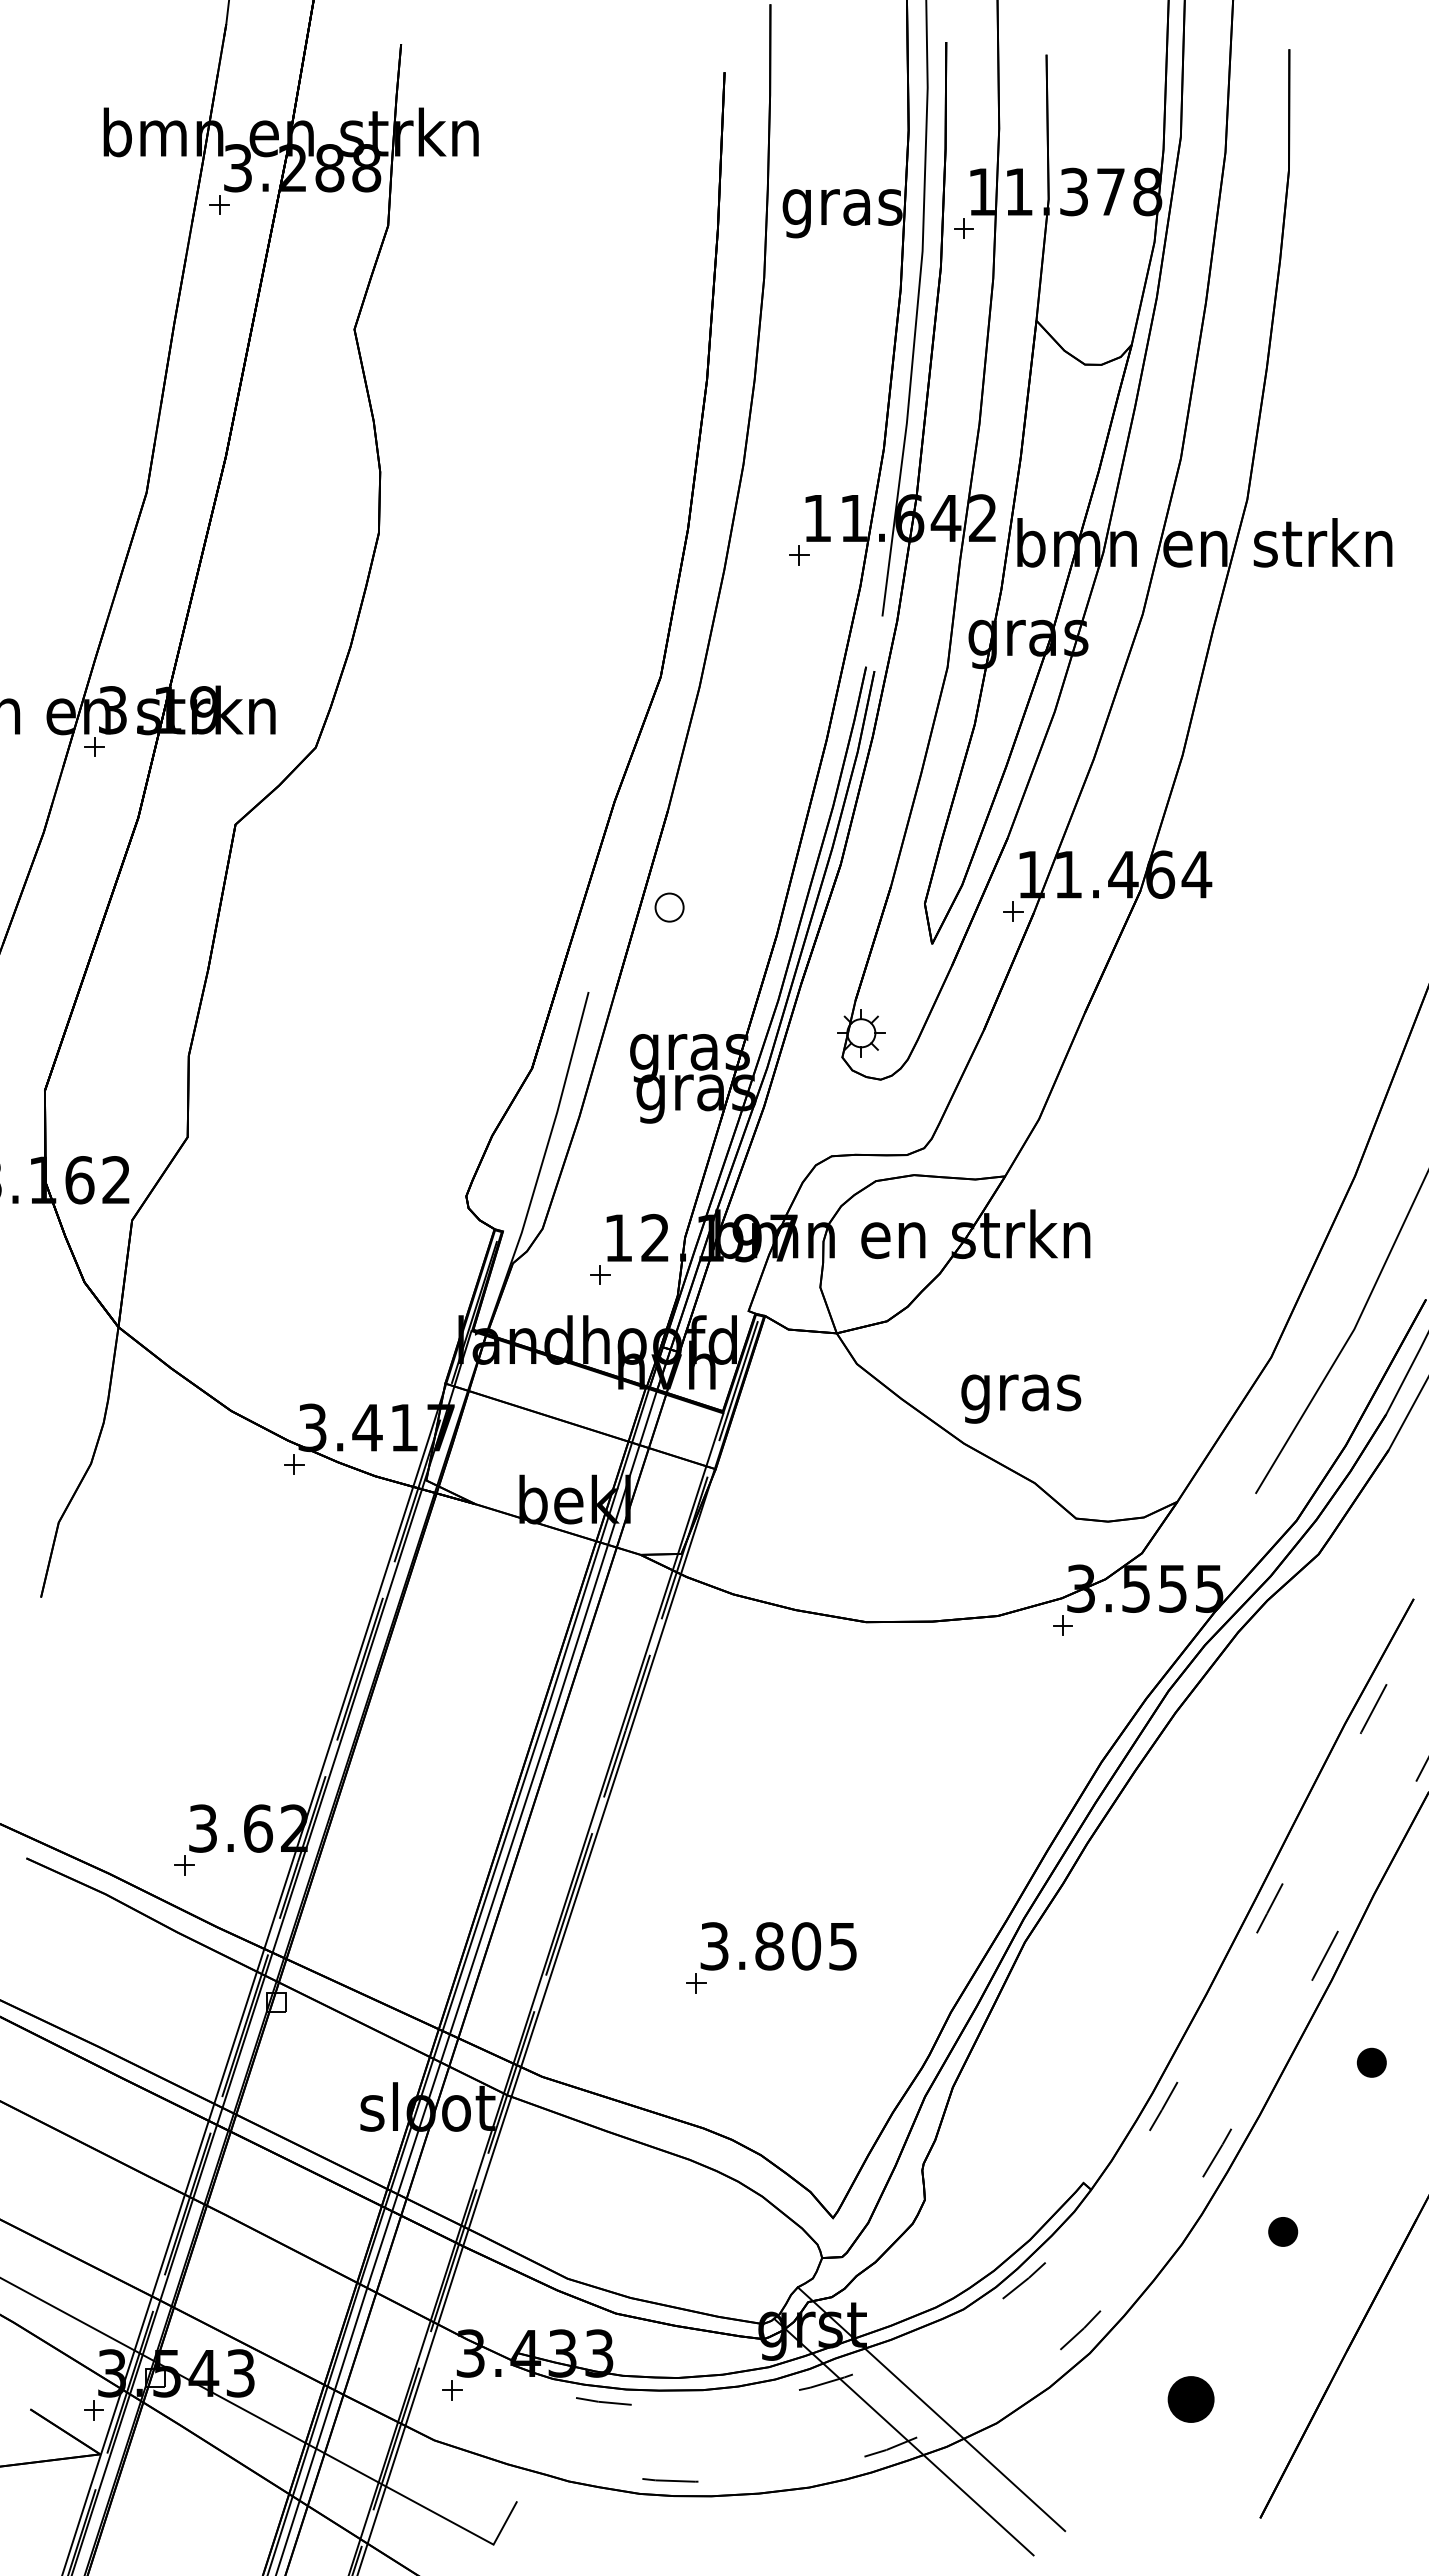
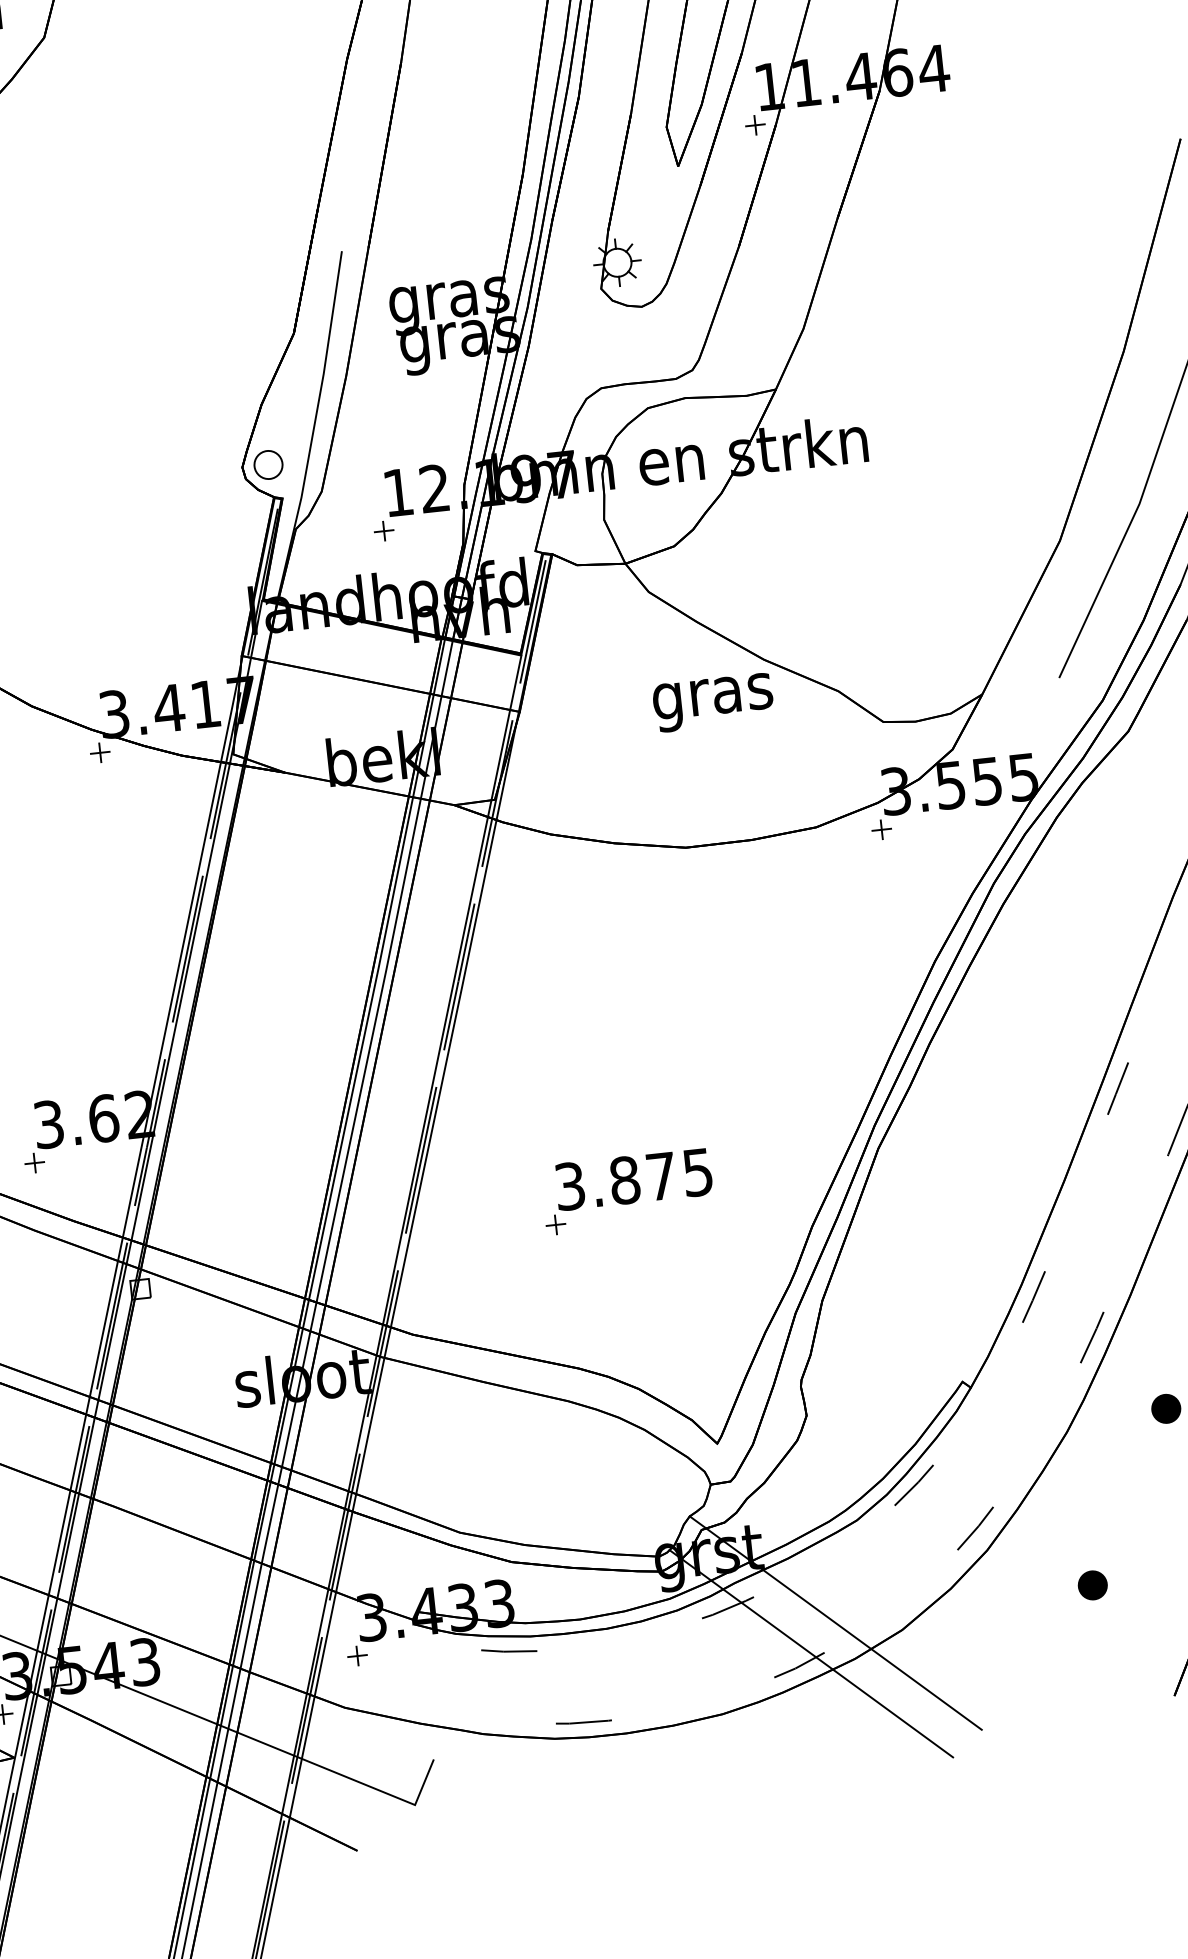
part: (669, 907) -> (268, 464), moved
text: (1021, 1398) -> (713, 702), moved
text: (806, 1946) -> (661, 1176), 3.805 -> 3.875
part: (1190, 2399) -> (1092, 1585), size x0.62

